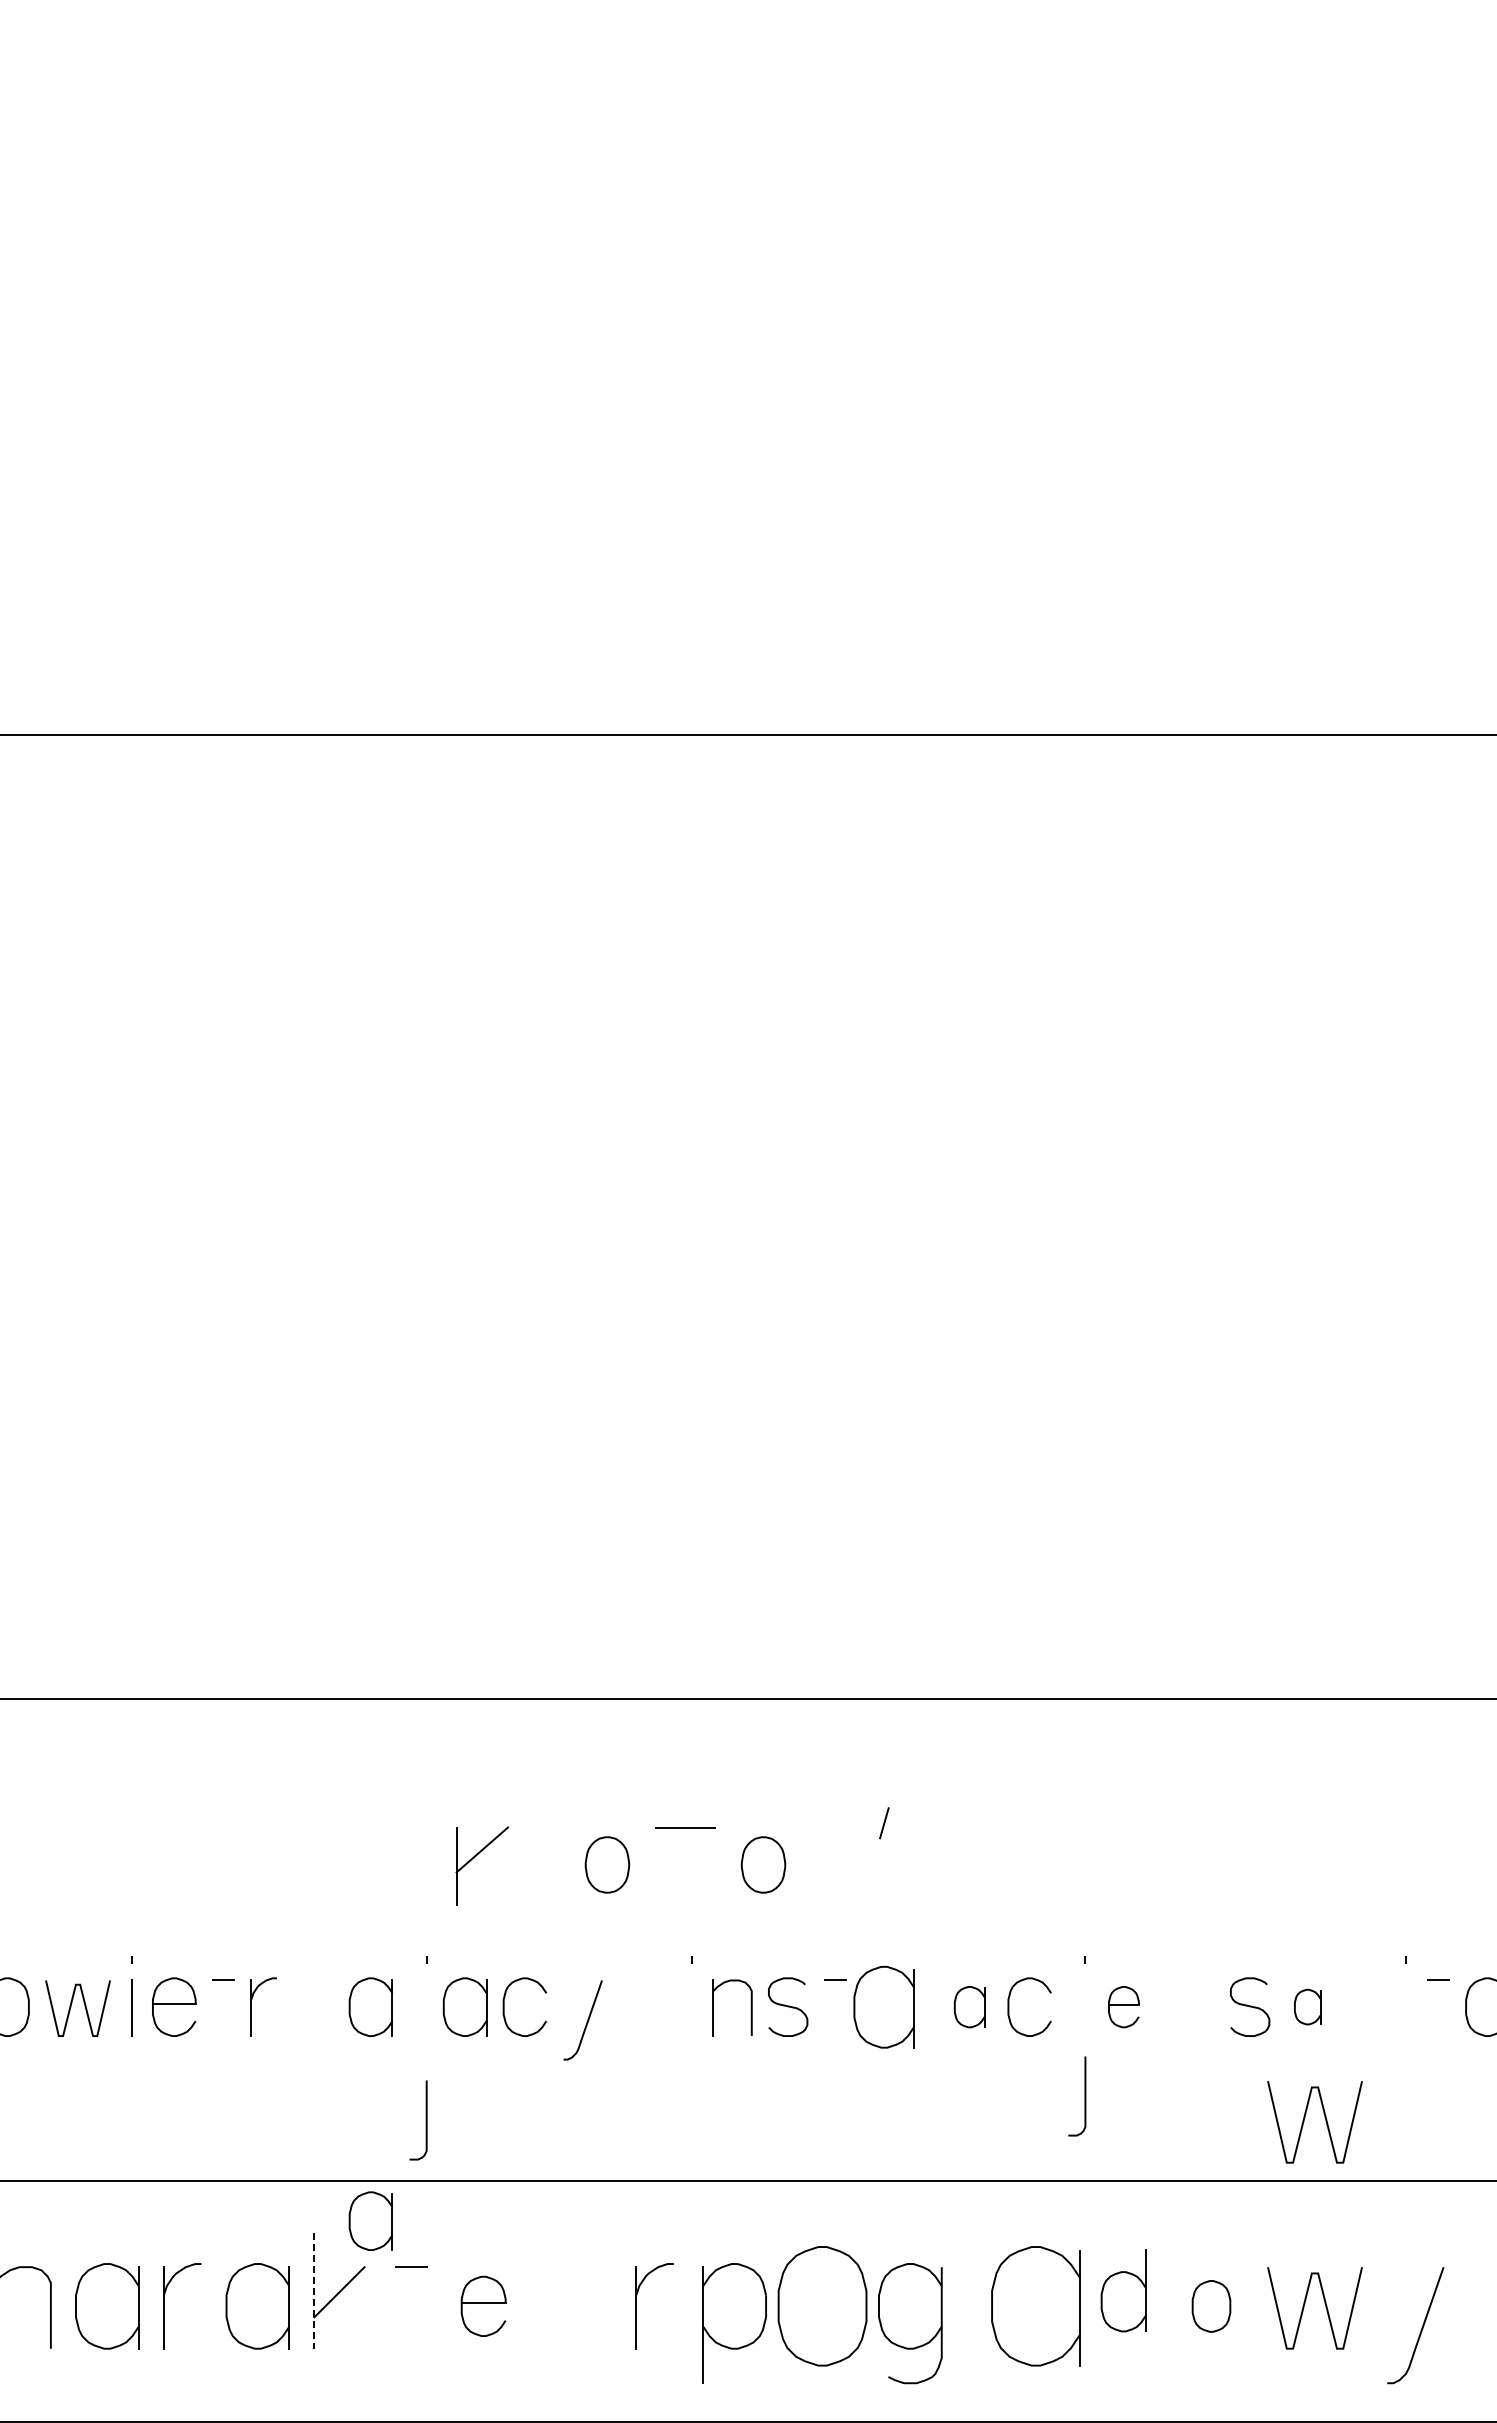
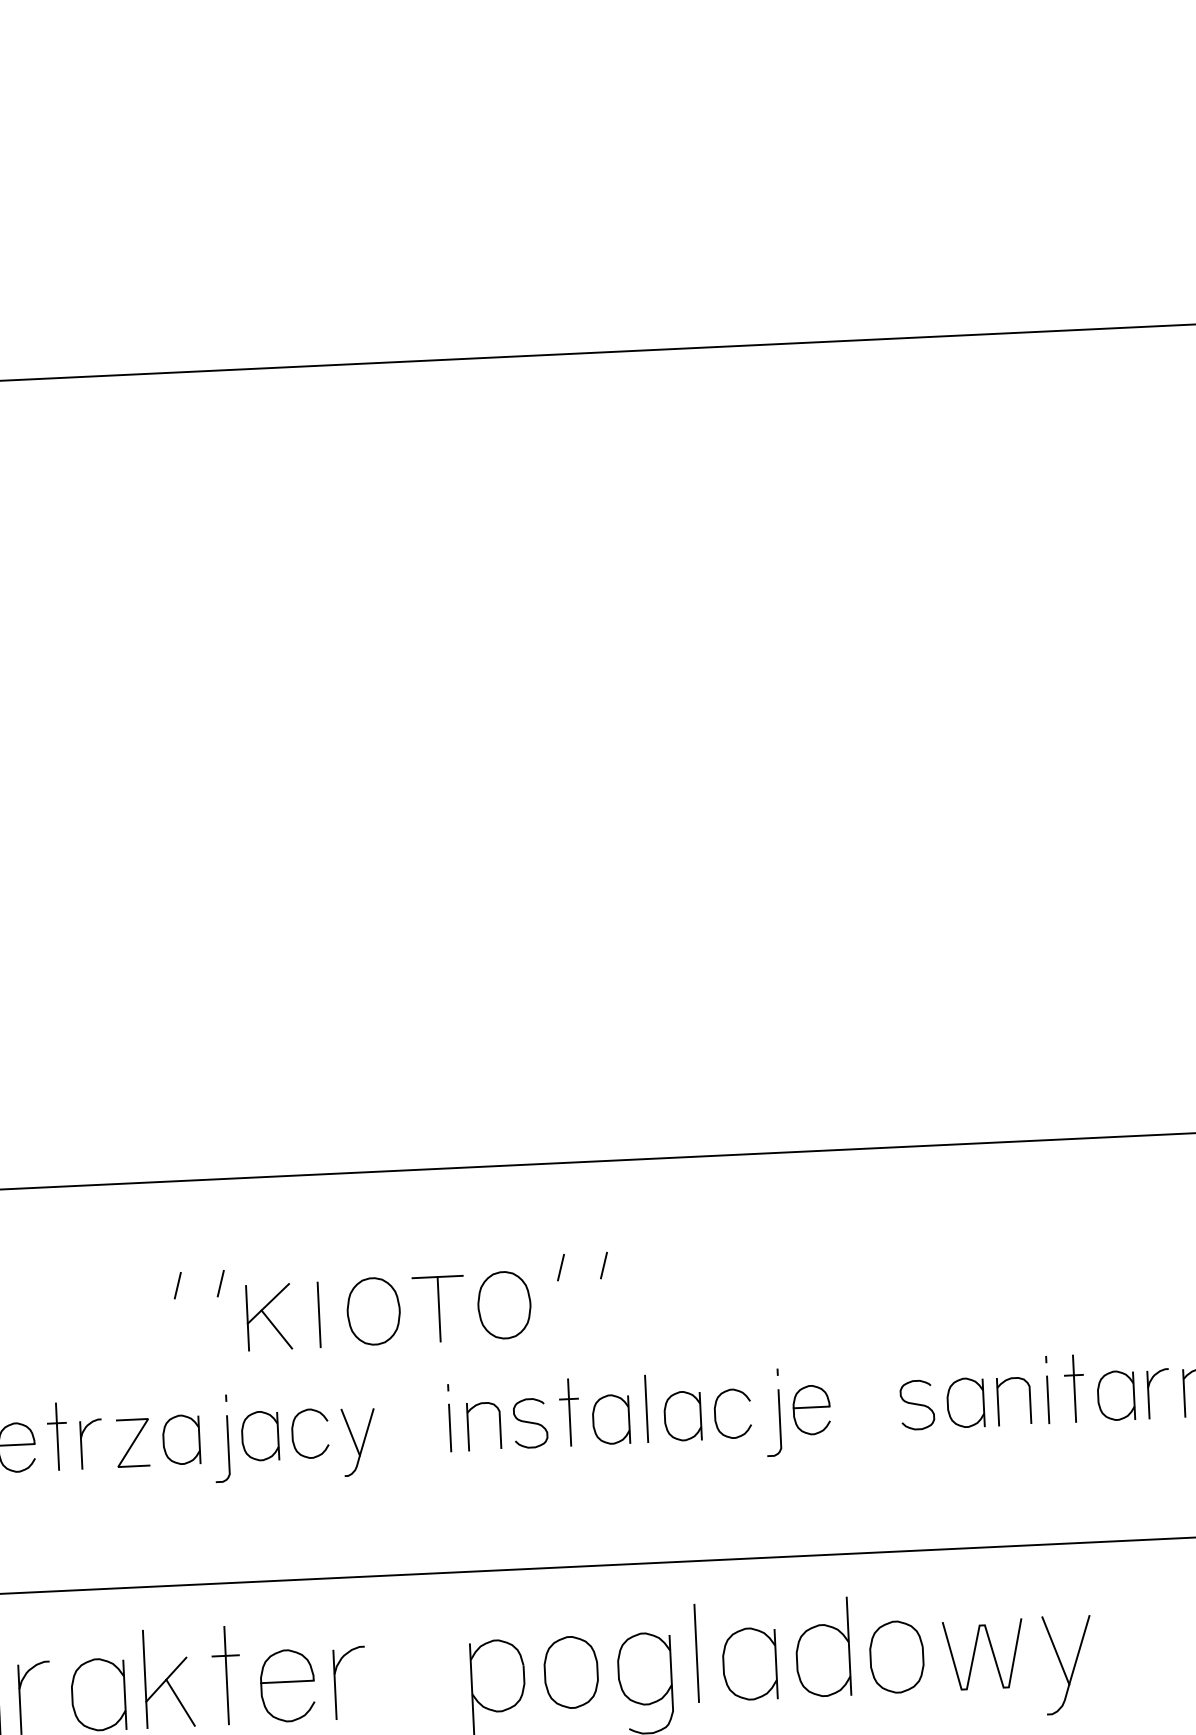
line: (375, 1823) -> (177, 1285), added
line: (426, 1823) -> (220, 1283), added
line: (832, 1823) -> (560, 1267), added
part: (607, 1864) -> (373, 1311), size x1.43
part: (763, 1864) -> (504, 1304), size x1.43
line: (542, 1865) -> (319, 1314), added
line: (685, 1865) -> (439, 1308), added
line: (490, 1880) -> (276, 1329), added
line: (223, 1996) -> (57, 1436), added
line: (835, 1996) -> (569, 1412), added
line: (927, 1996) -> (646, 1408), added
line: (1438, 1996) -> (1074, 1388), added
part: (884, 2006) -> (611, 1418), size x0.71
part: (969, 2006) -> (682, 1415), size x1.43
part: (1123, 2006) -> (811, 1409), size x1.43
part: (1307, 2006) -> (965, 1402), size x1.67
line: (313, 2007) -> (133, 1442), added
part: (1346, 2007) -> (998, 1401), added
line: (572, 2008) -> (350, 1432), added
line: (691, 2008) -> (449, 1428), added
line: (1406, 2008) -> (1048, 1400), added
curve: (1084, 2096) -> (779, 1422), moved
curve: (1305, 2118) -> (968, 1496), removed
curve: (425, 2120) -> (227, 1448), moved
part: (370, 2220) -> (189, 1618), removed
line: (411, 2290) -> (226, 1675), added
line: (973, 2290) -> (697, 1653), added
part: (1123, 2290) -> (822, 1647), size x1.43
line: (314, 2291) -> (145, 1680), dashed -> solid
part: (483, 2306) -> (287, 1685), size x1.43
part: (636, 2306) -> (335, 1683), moved
part: (822, 2306) -> (571, 1672), size x0.71
part: (1035, 2306) -> (749, 1664), size x0.71
part: (1211, 2306) -> (896, 1657), size x1.67
line: (1401, 2307) -> (1056, 1650), added
line: (354, 2320) -> (180, 1702), added

